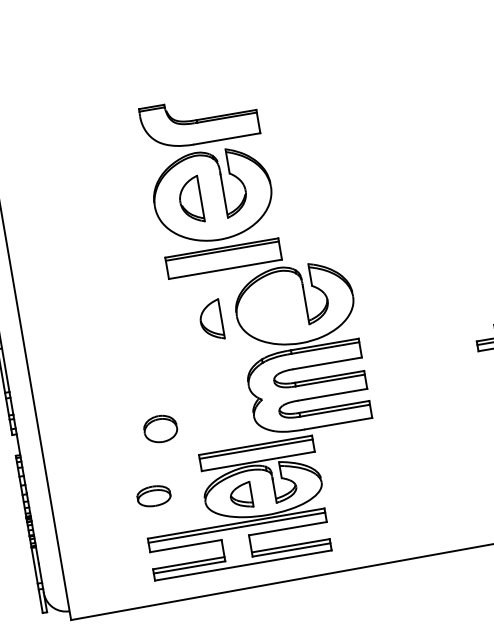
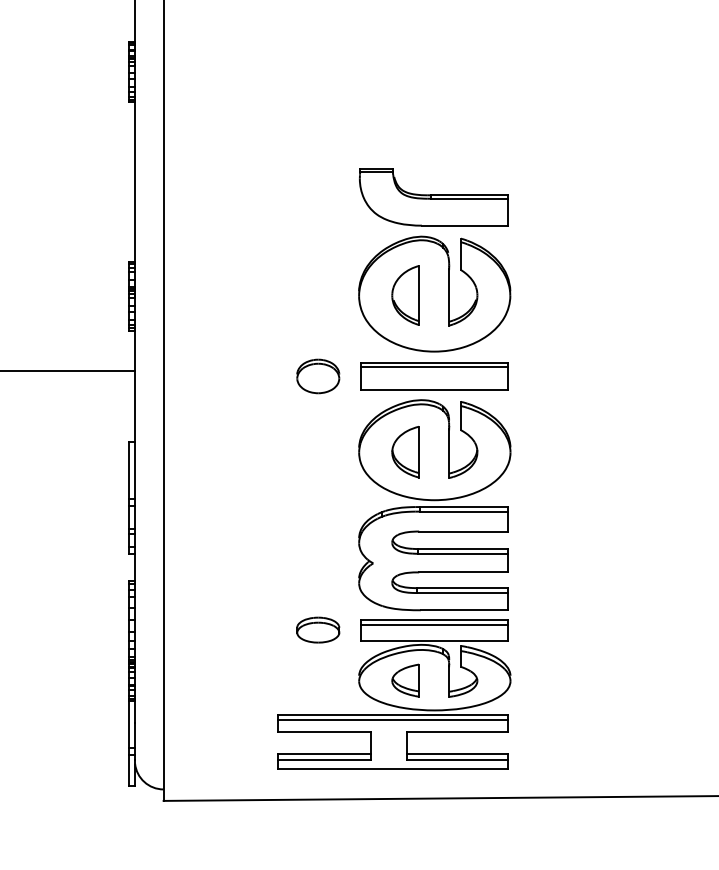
part: (301, 347) -> (434, 505), moved
part: (160, 429) -> (318, 376), moved
part: (154, 495) -> (318, 629), moved

